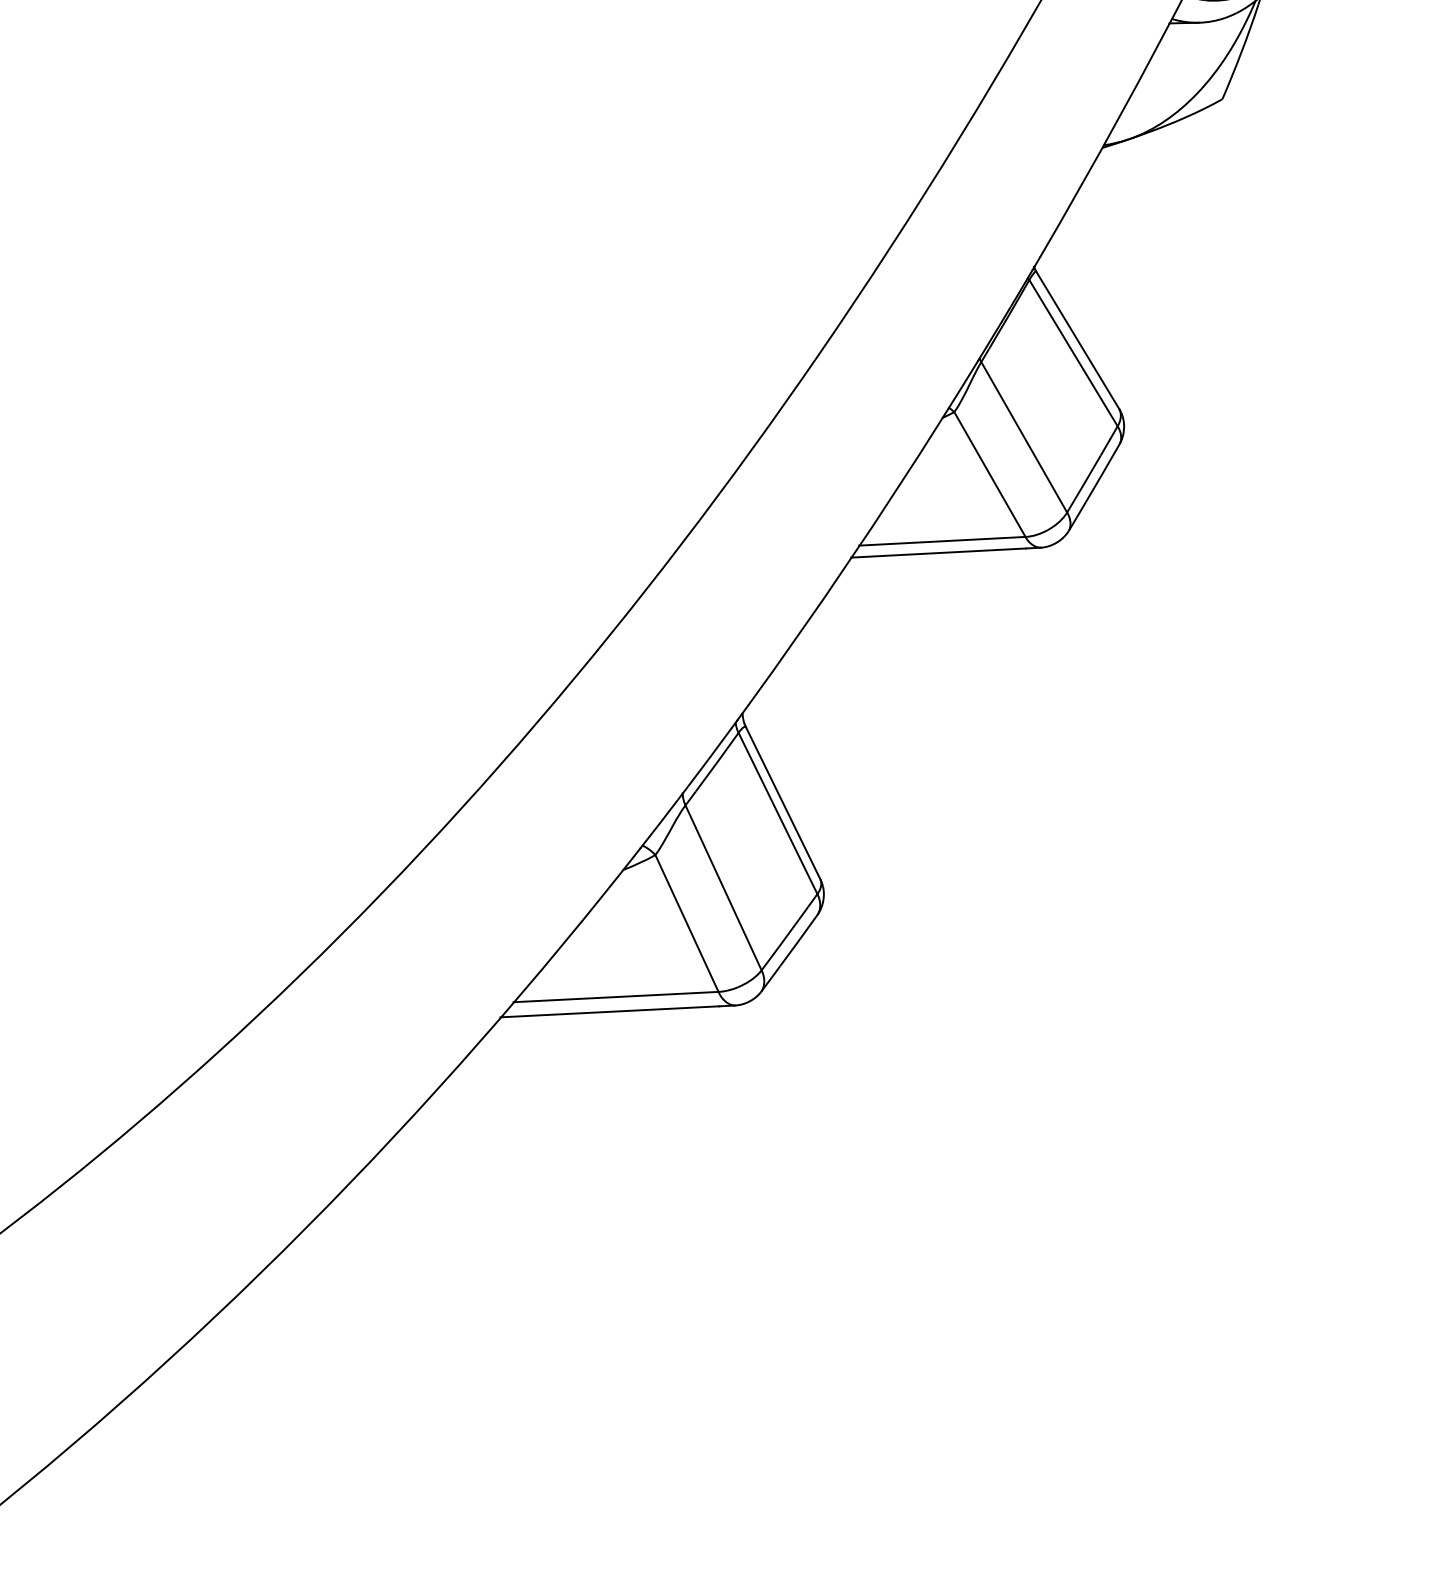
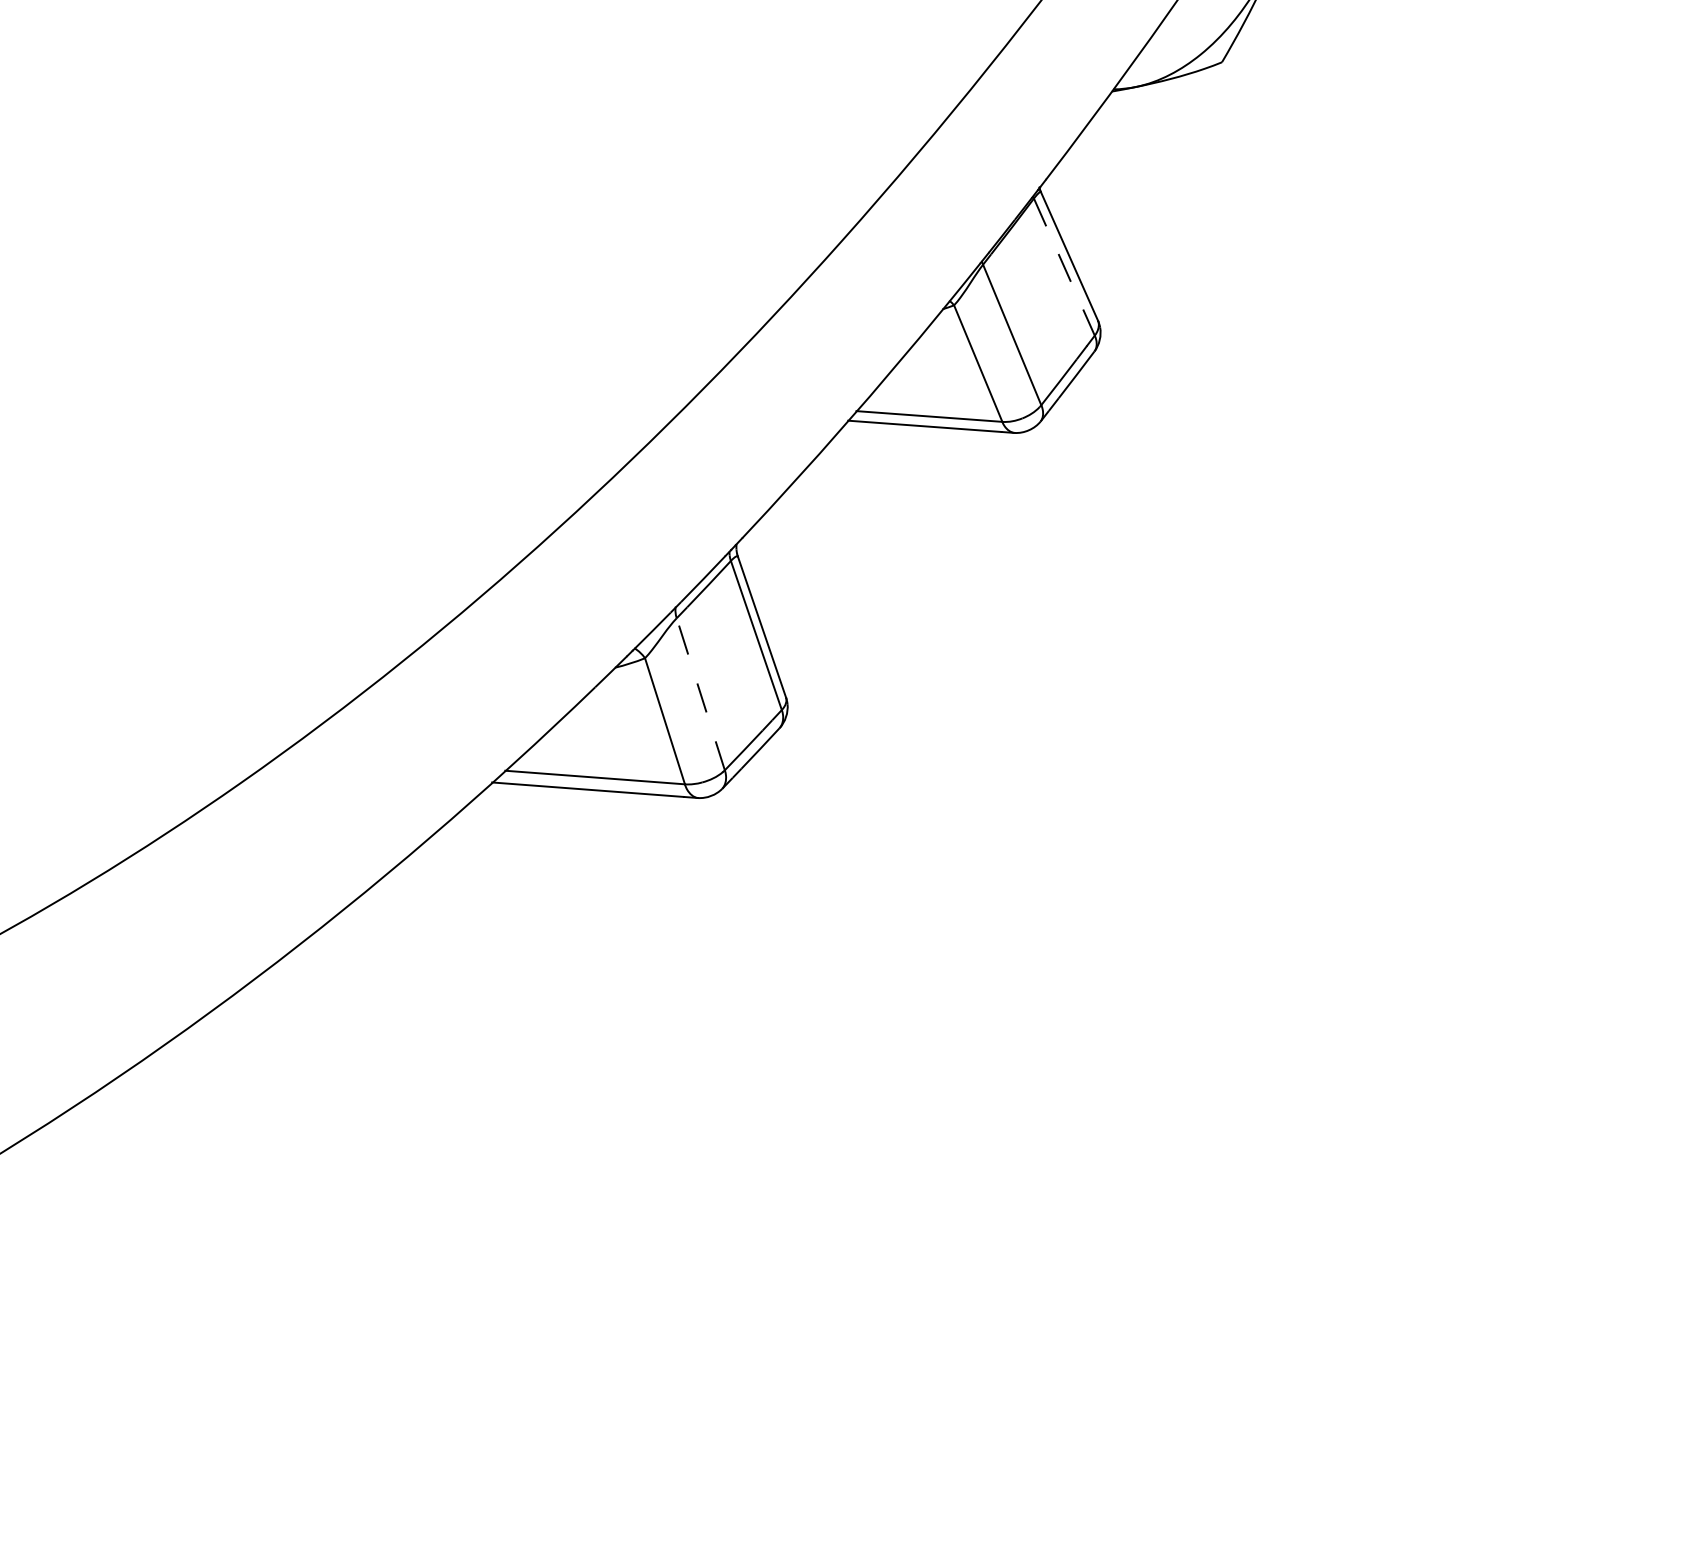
line: (1073, 353) -> (1064, 267), solid -> dashed
line: (723, 888) -> (700, 694), solid -> dashed

